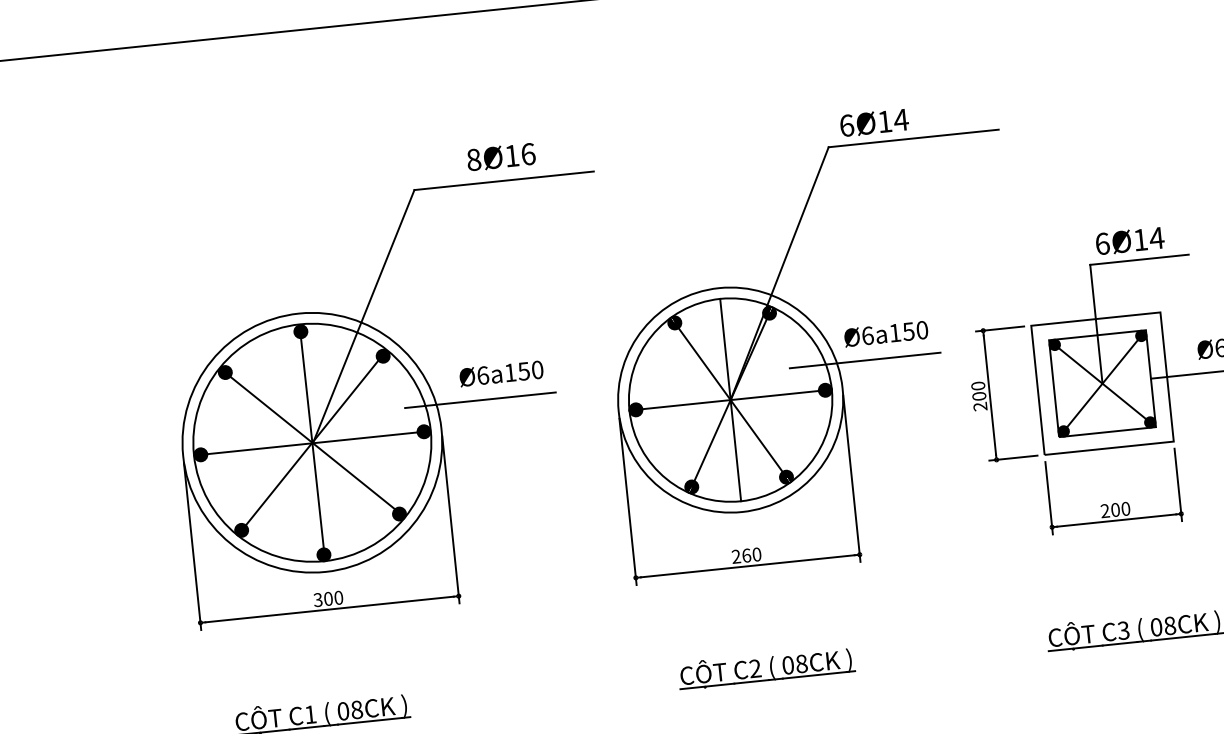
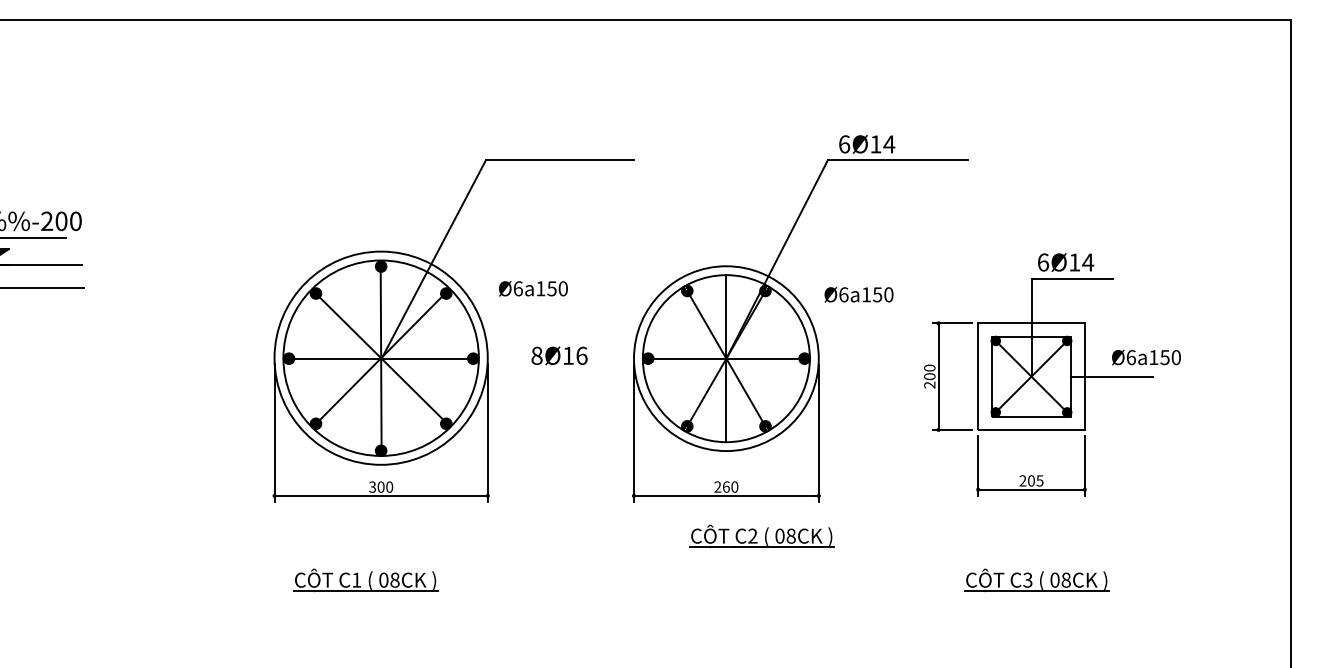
text: (501, 156) -> (559, 355), moved
text: (885, 333) -> (858, 294), moved
line: (865, 360) -> (839, 337), removed
text: (501, 373) -> (533, 288), moved
line: (479, 400) -> (521, 337), removed
text: (1125, 508) -> (1039, 480), 200 -> 205
part: (765, 668) -> (761, 536), moved

